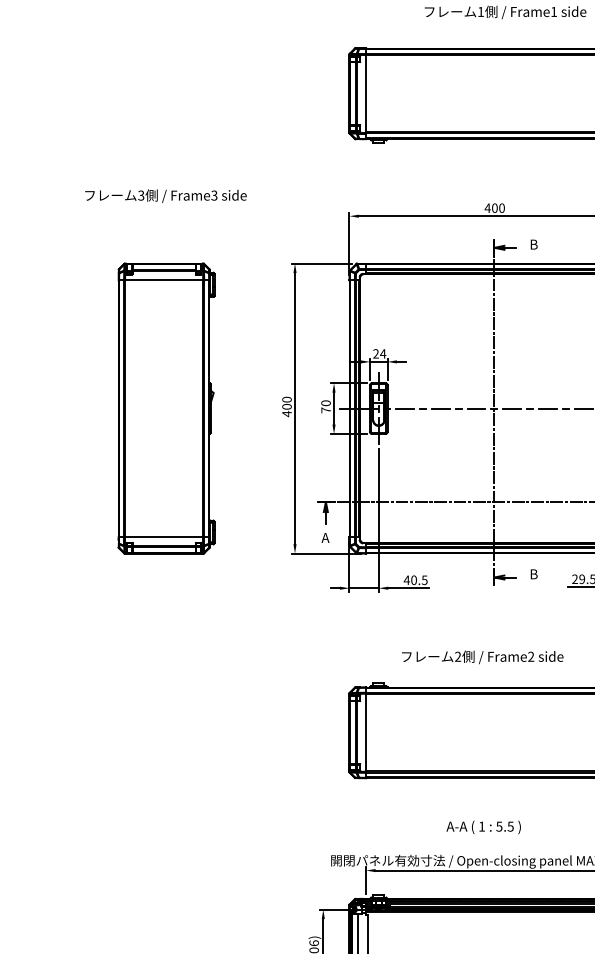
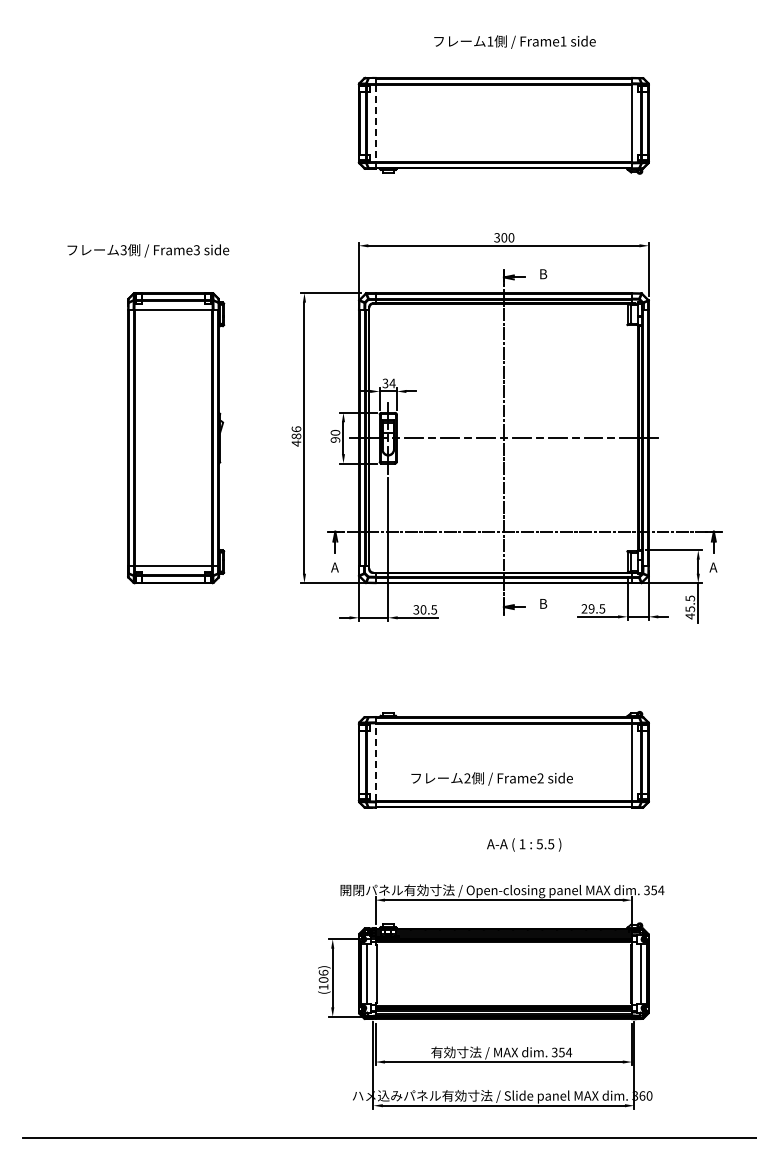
line: (366, 93) -> (375, 123), solid -> dashed
text: (166, 195) -> (148, 250), moved
text: (488, 207) -> (497, 237), 400 -> 300
text: (376, 353) -> (385, 383), 24 -> 34
text: (286, 402) -> (295, 432), 400 -> 486
text: (326, 409) -> (335, 439), 70 -> 90
text: (407, 579) -> (416, 609), 40.5 -> 30.5
text: (482, 656) -> (491, 778), moved
line: (366, 731) -> (375, 761), solid -> dashed
text: (484, 826) -> (524, 844), moved

